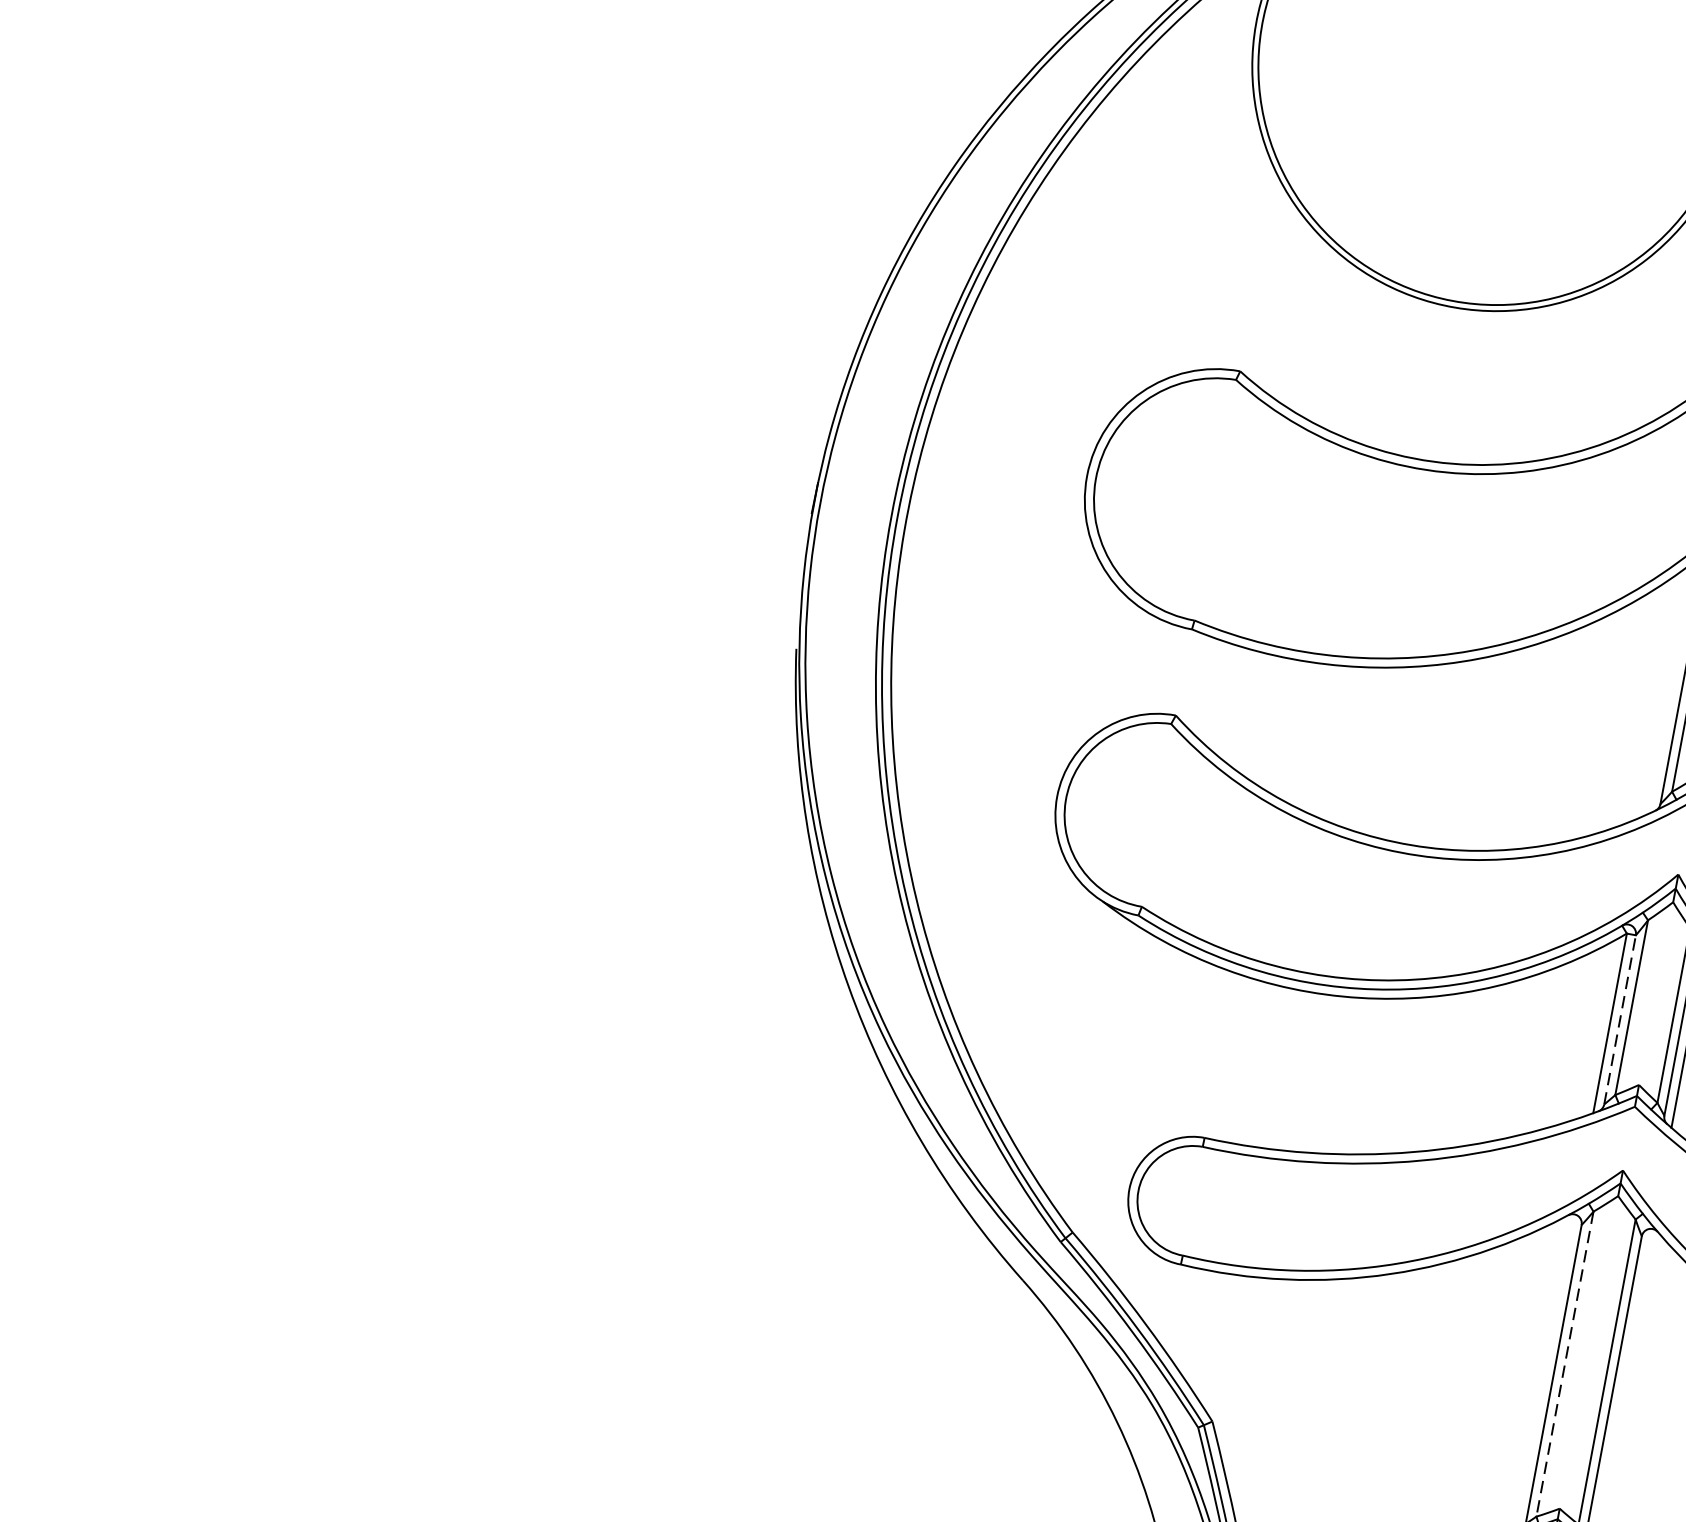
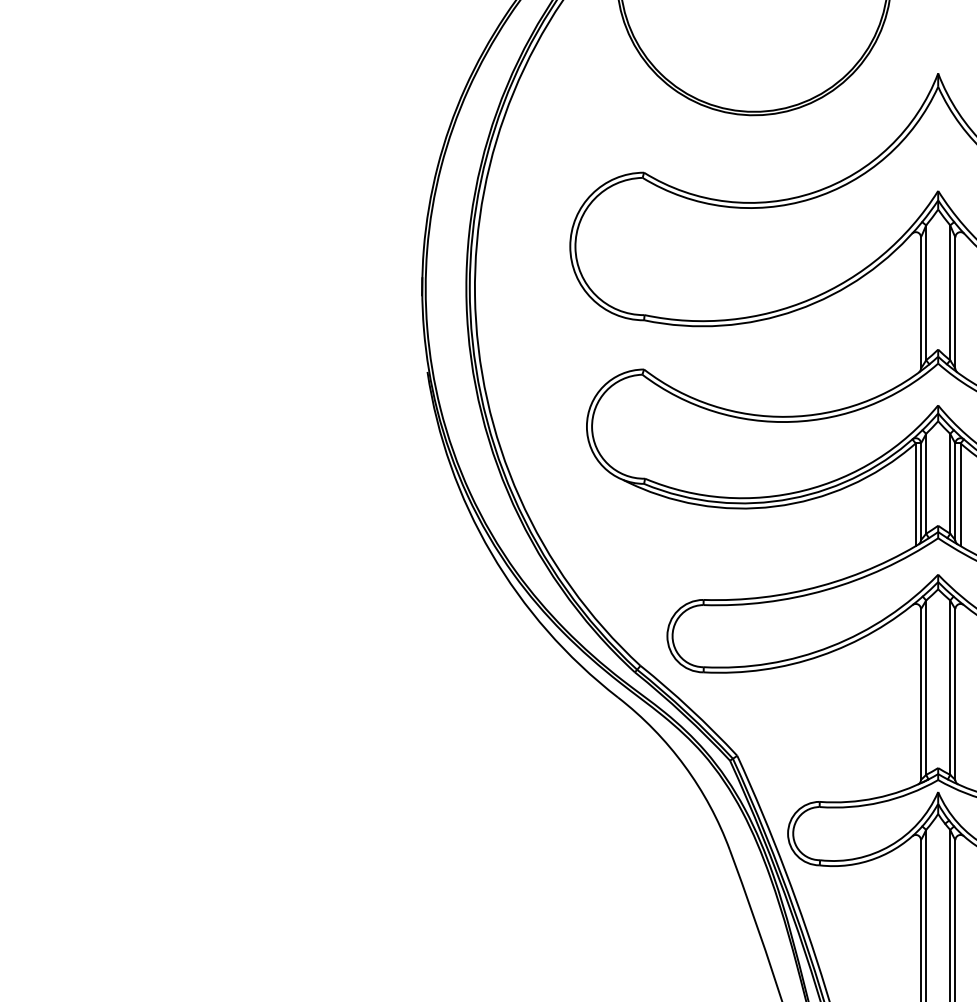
line: (1619, 1019) -> (920, 491), dashed -> solid
line: (1565, 1365) -> (926, 688), dashed -> solid

